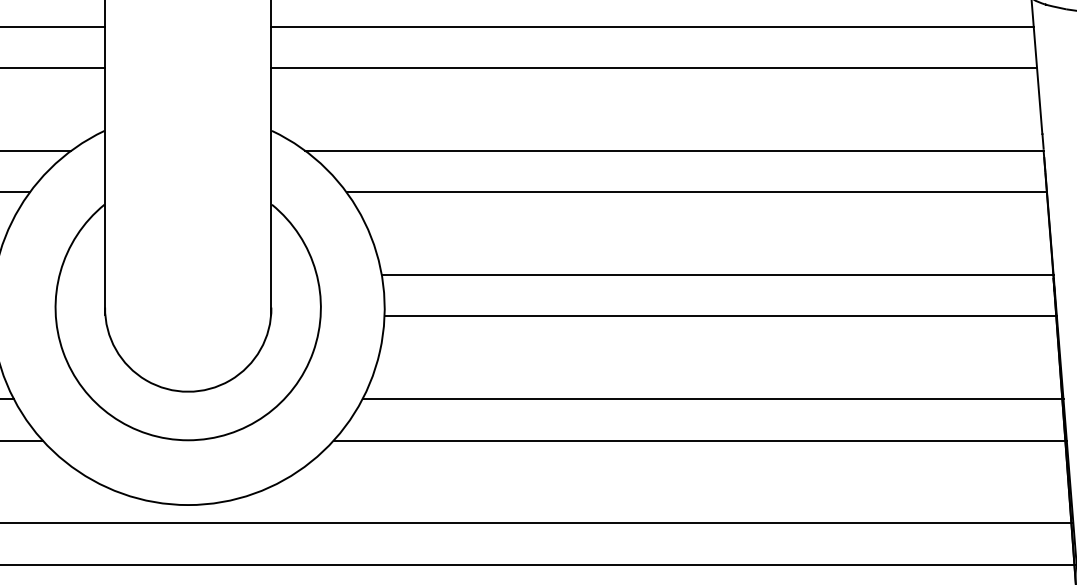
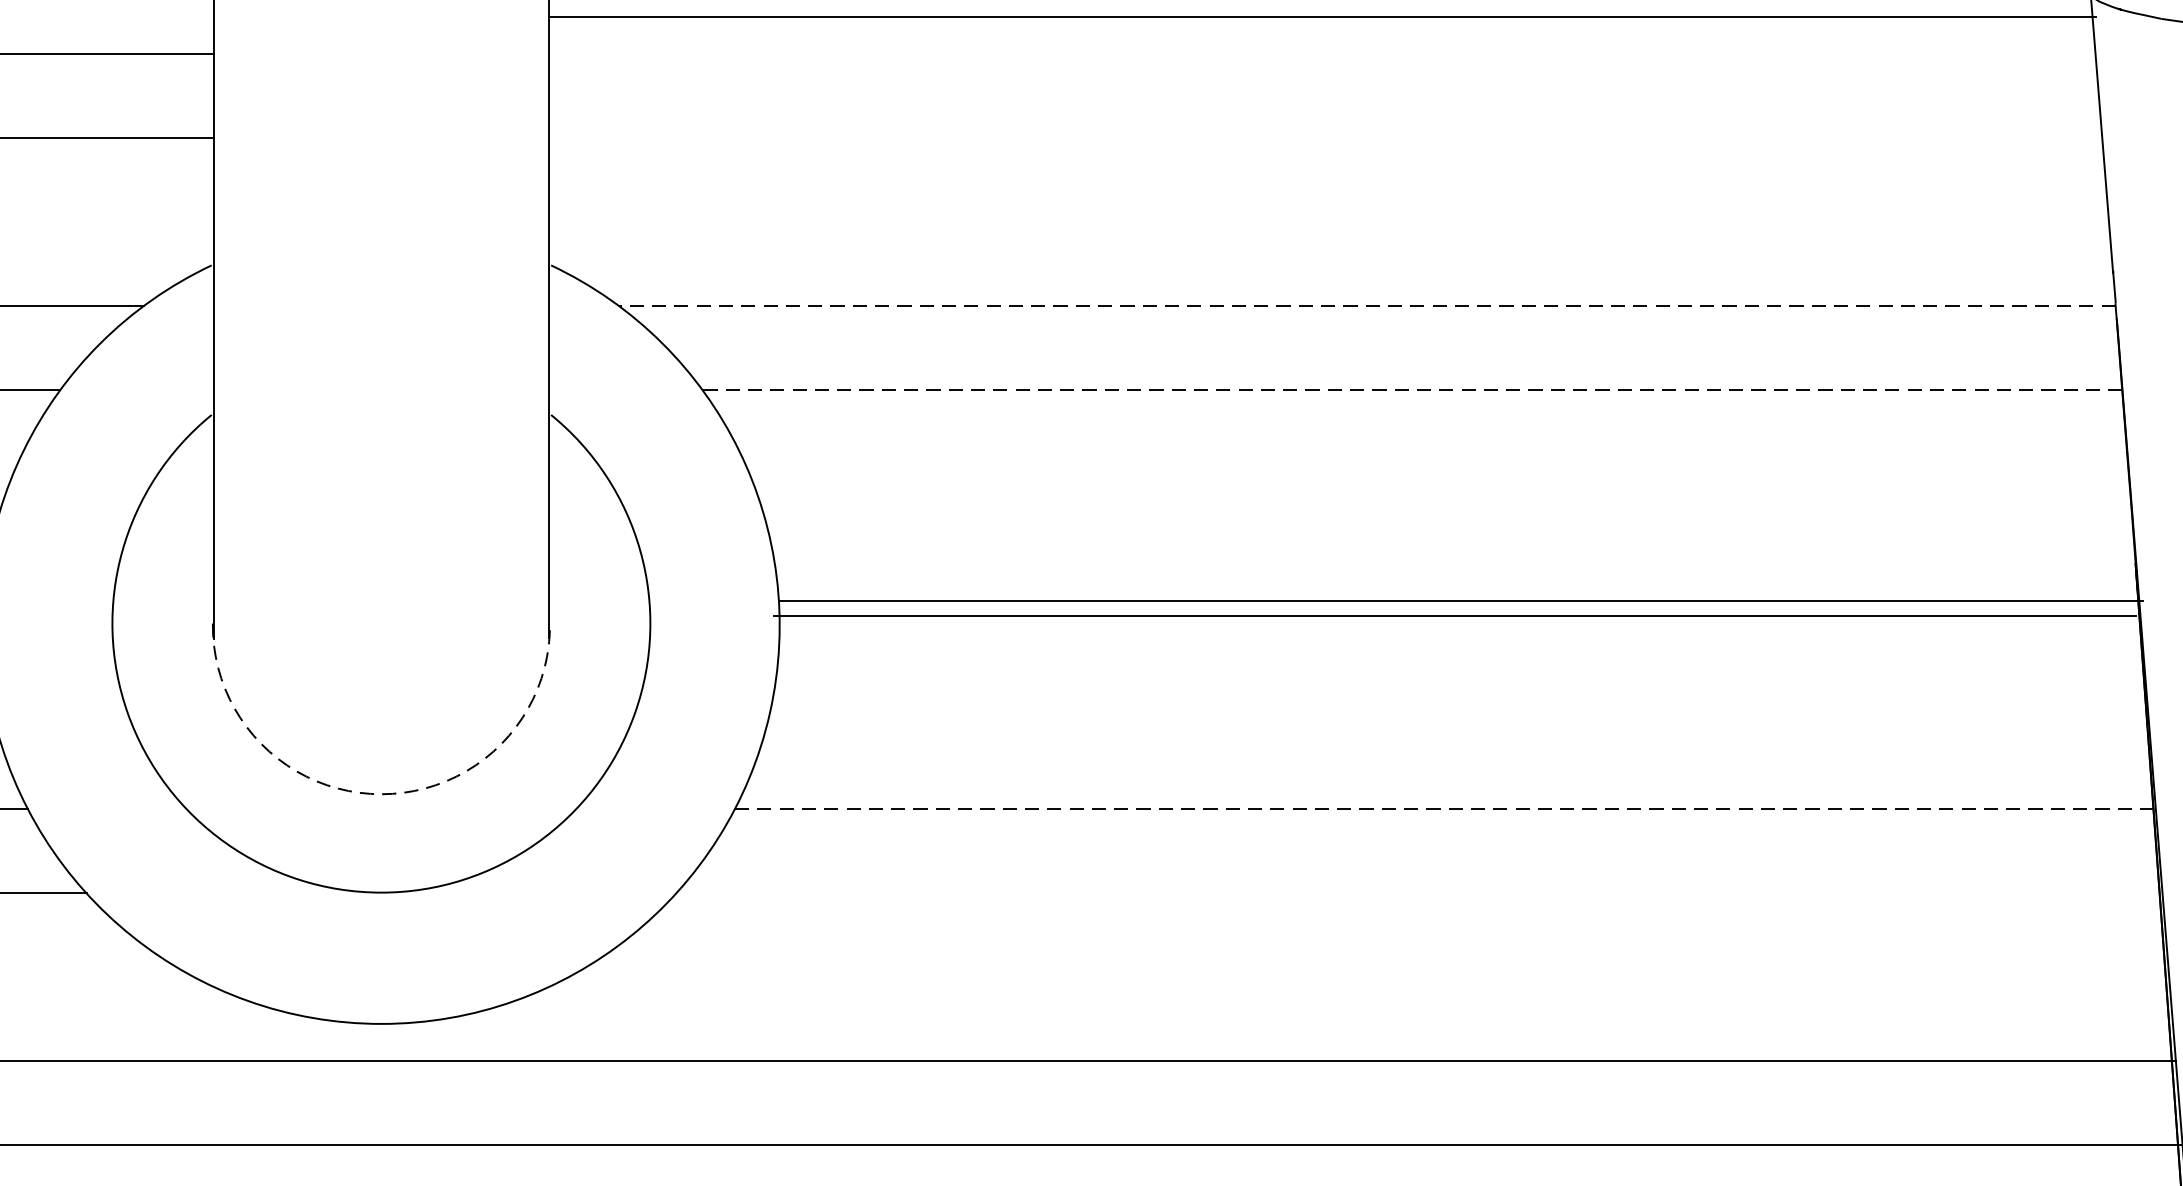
line: (652, 26) -> (1322, 17), moved
line: (654, 67) -> (1326, 136), removed
line: (674, 150) -> (1367, 305), solid -> dashed
line: (696, 192) -> (1411, 390), solid -> dashed
line: (717, 274) -> (1454, 615), moved
line: (720, 316) -> (1460, 601), moved
arc: (188, 391) -> (381, 793), solid -> dashed
line: (713, 399) -> (1446, 809), solid -> dashed
line: (699, 440) -> (1417, 893), removed

